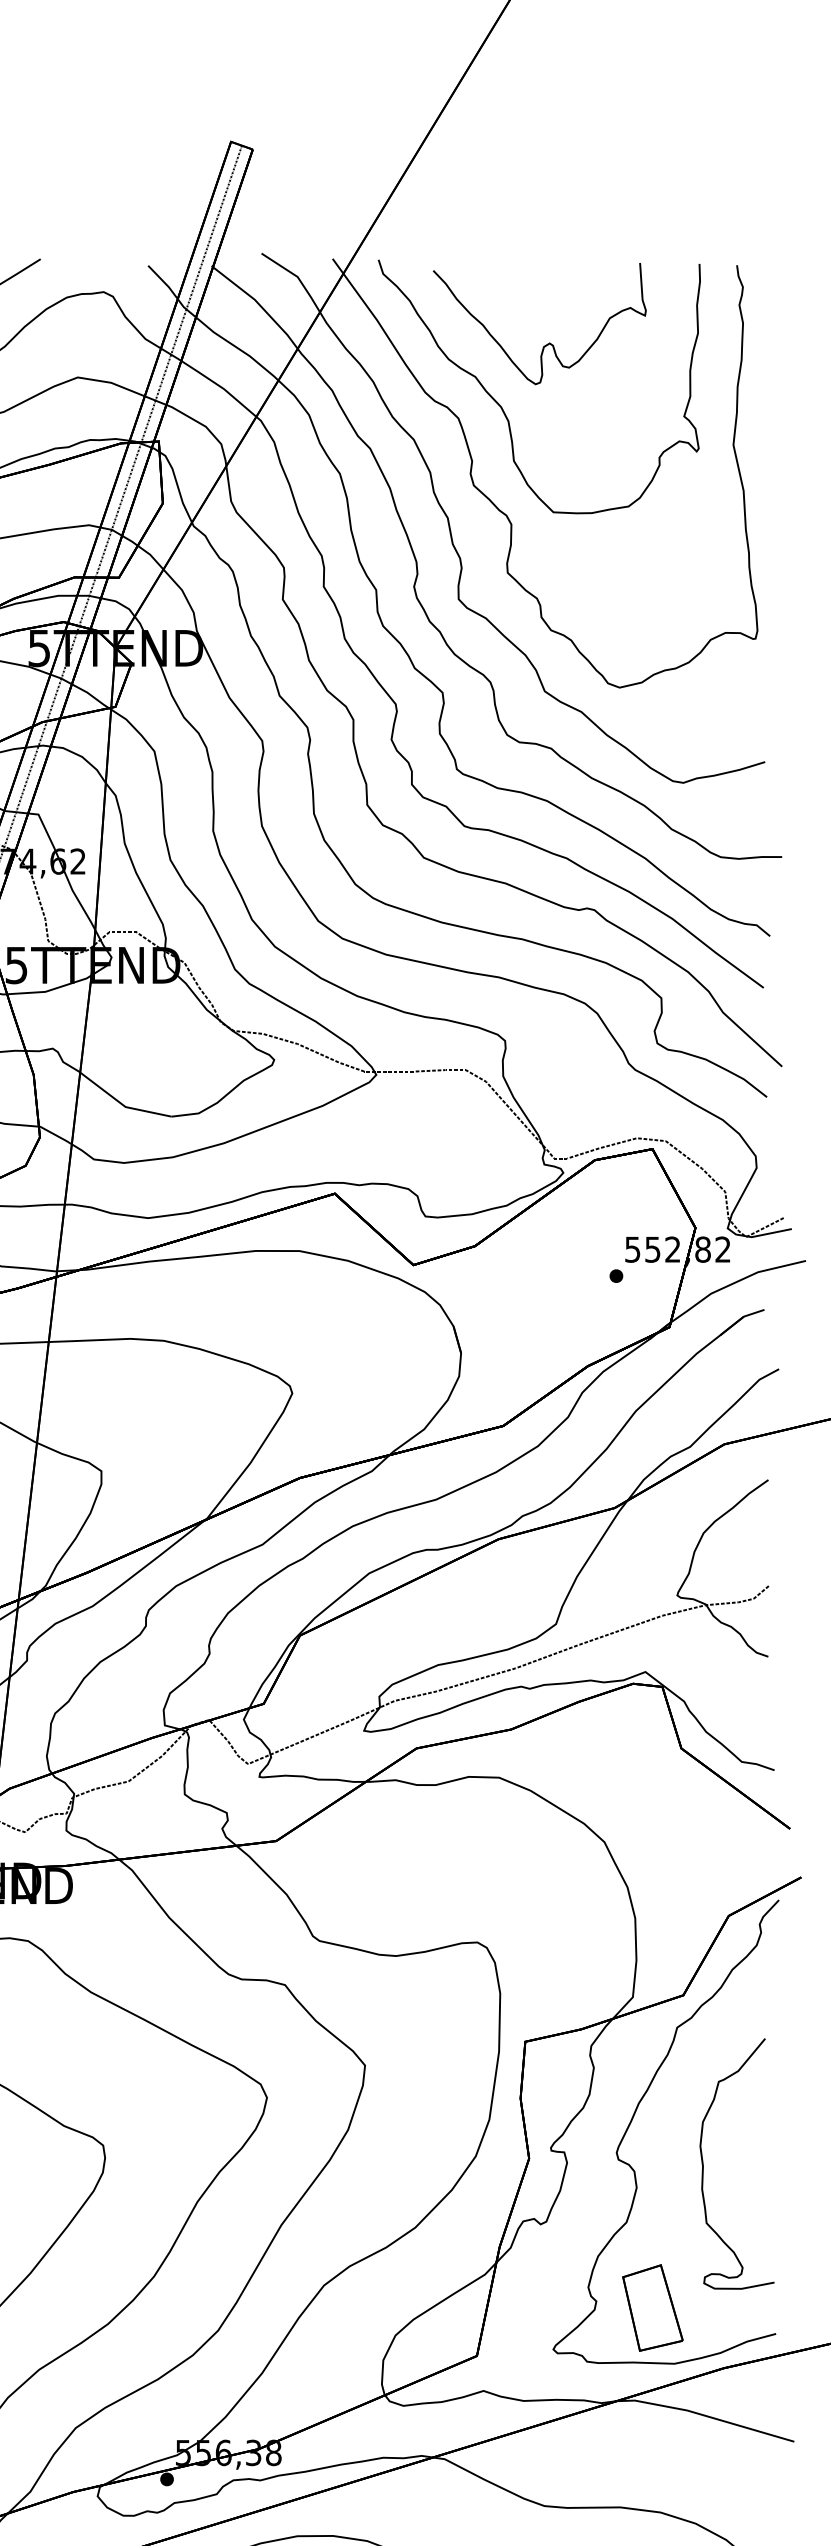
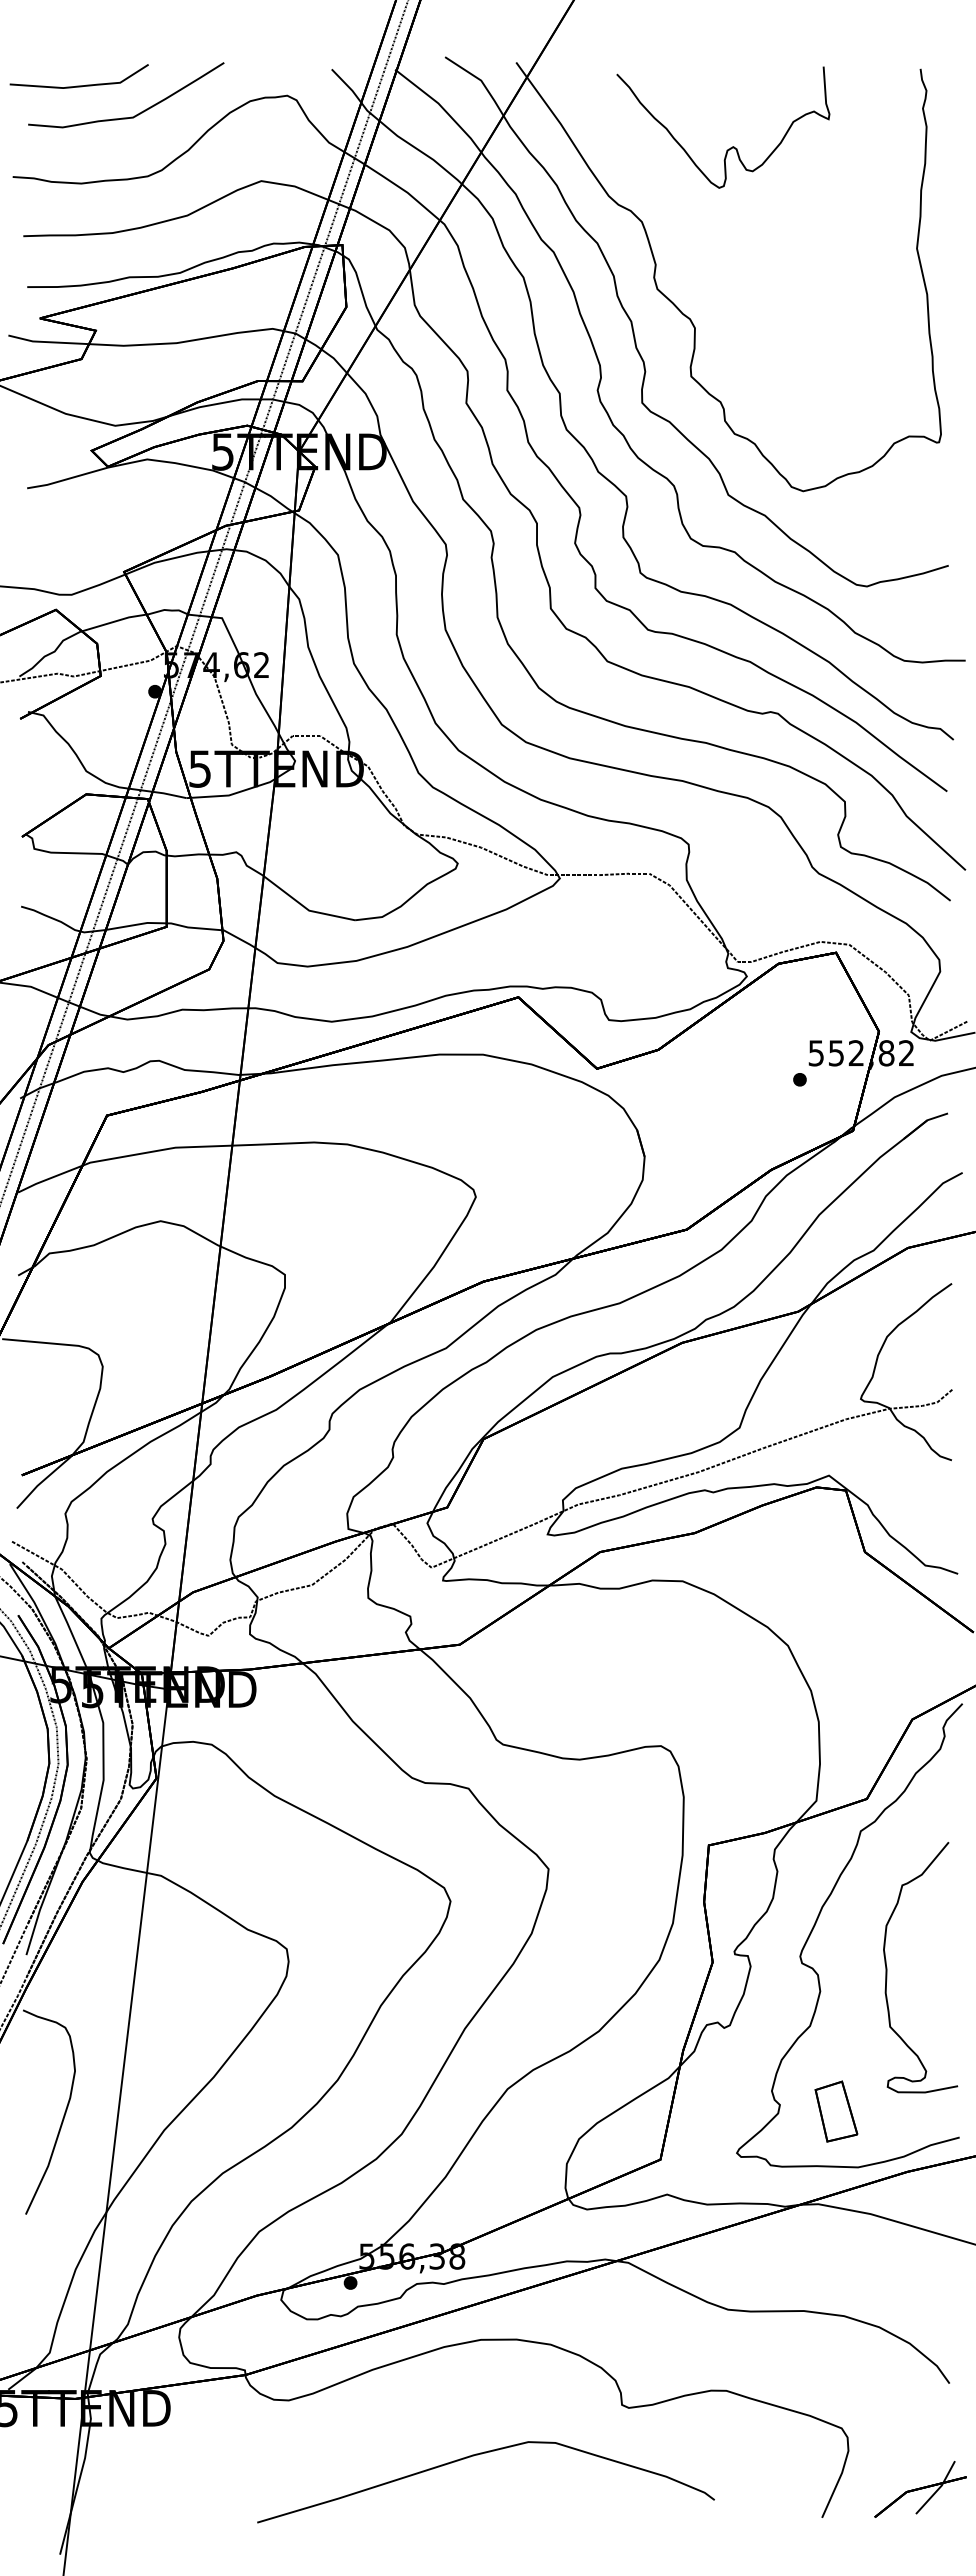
part: (502, 407) -> (686, 211), removed
part: (652, 2307) -> (836, 2111), size x0.7

